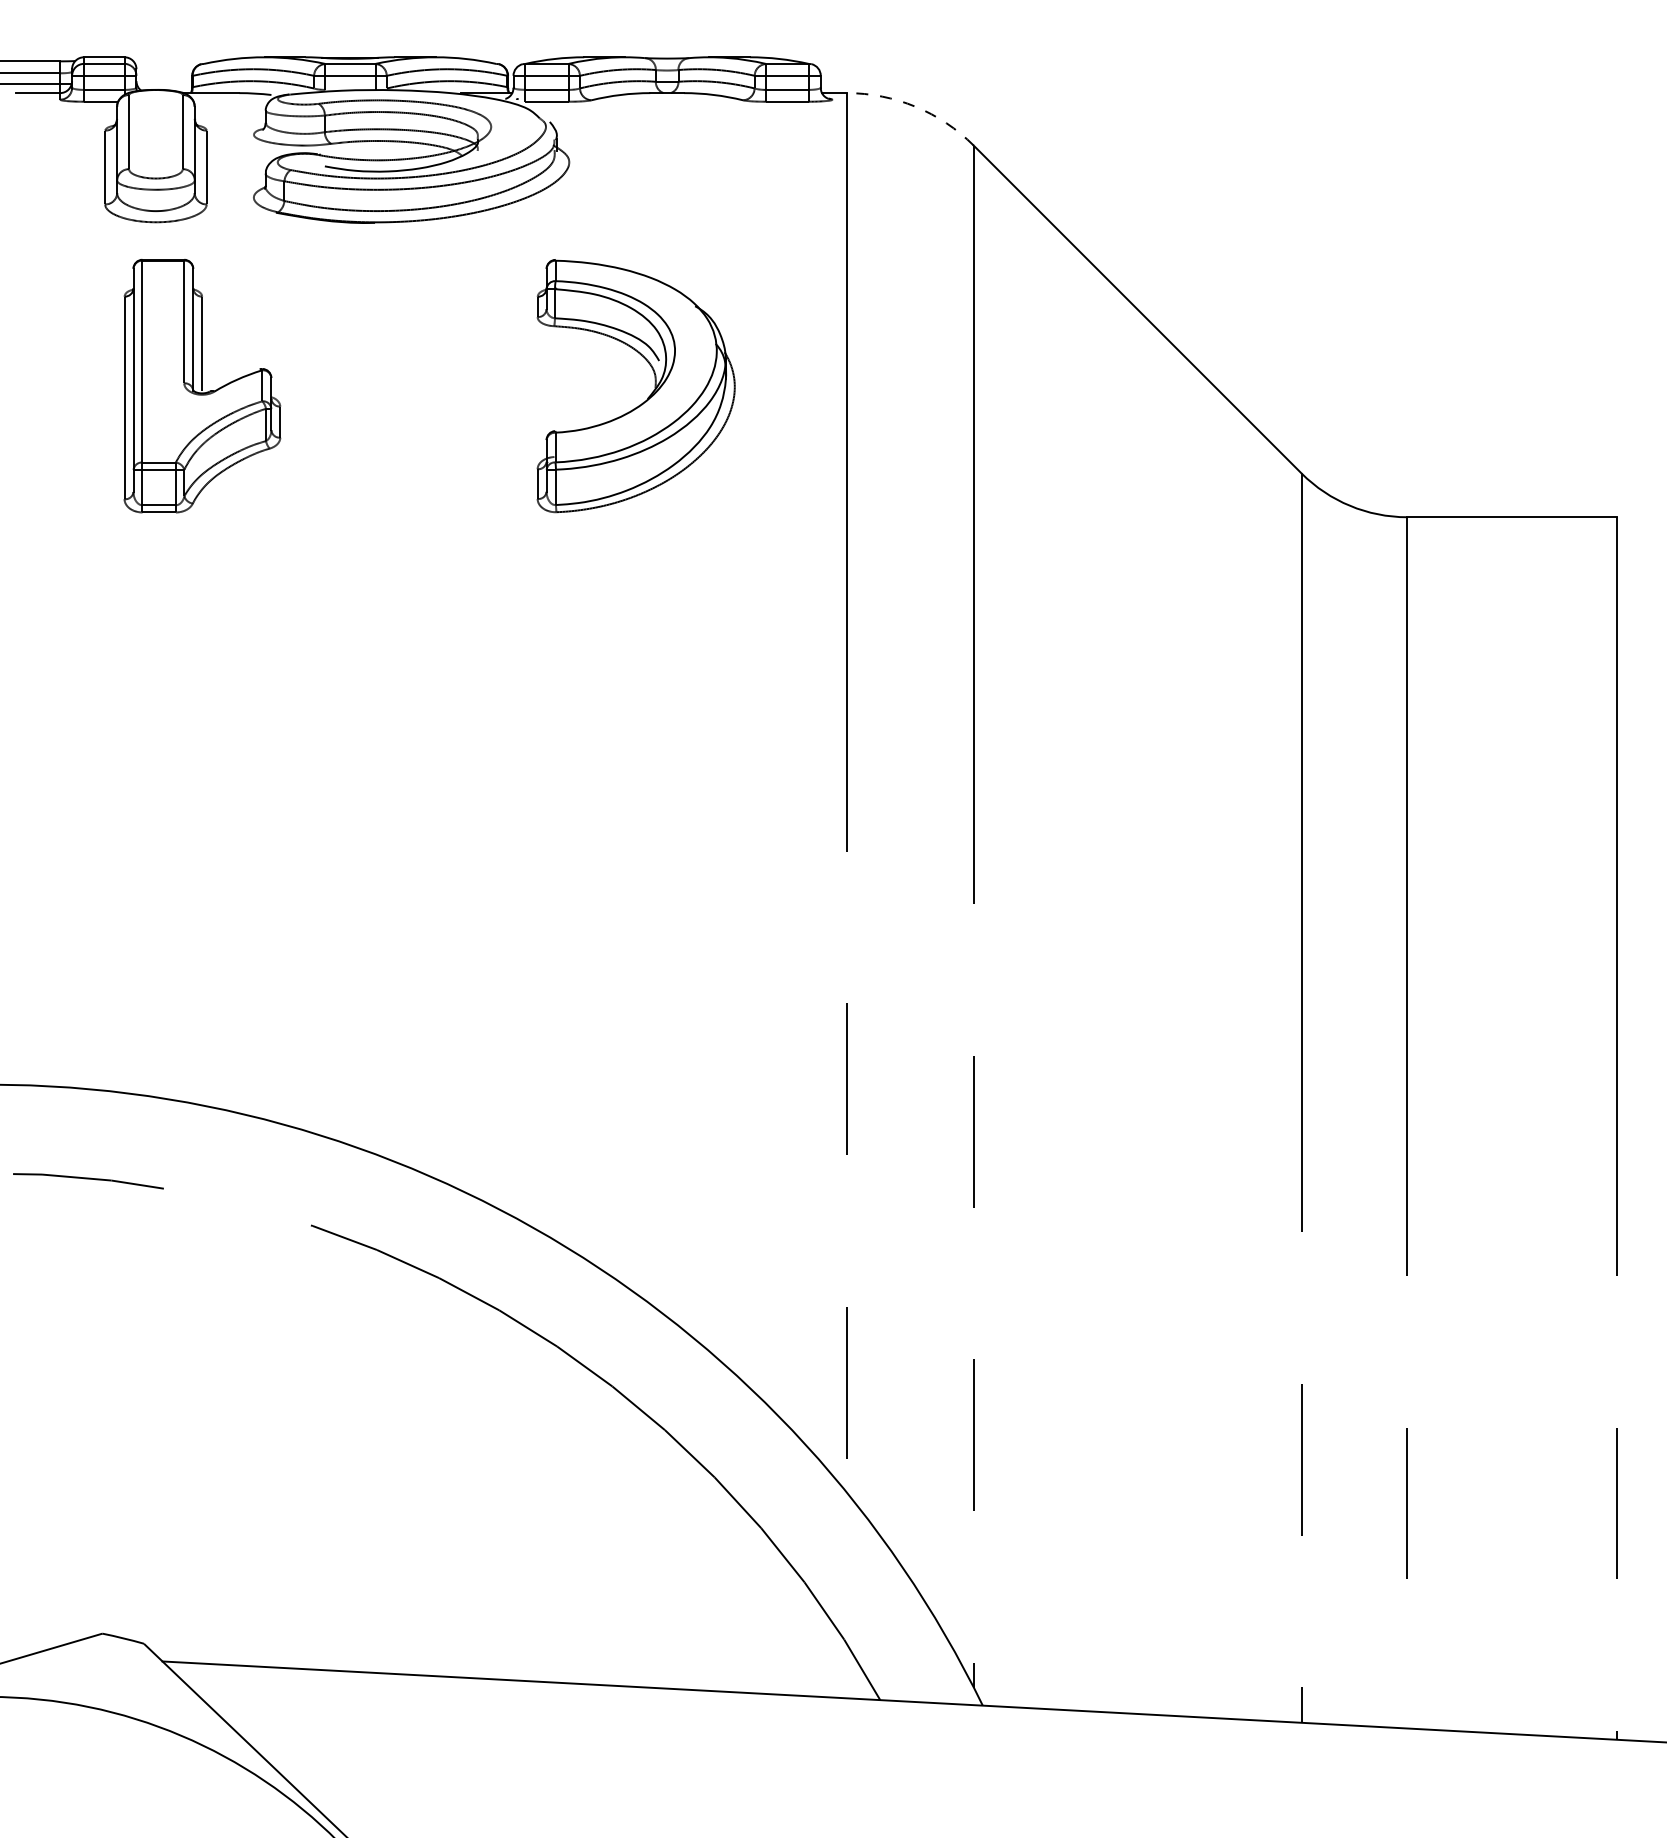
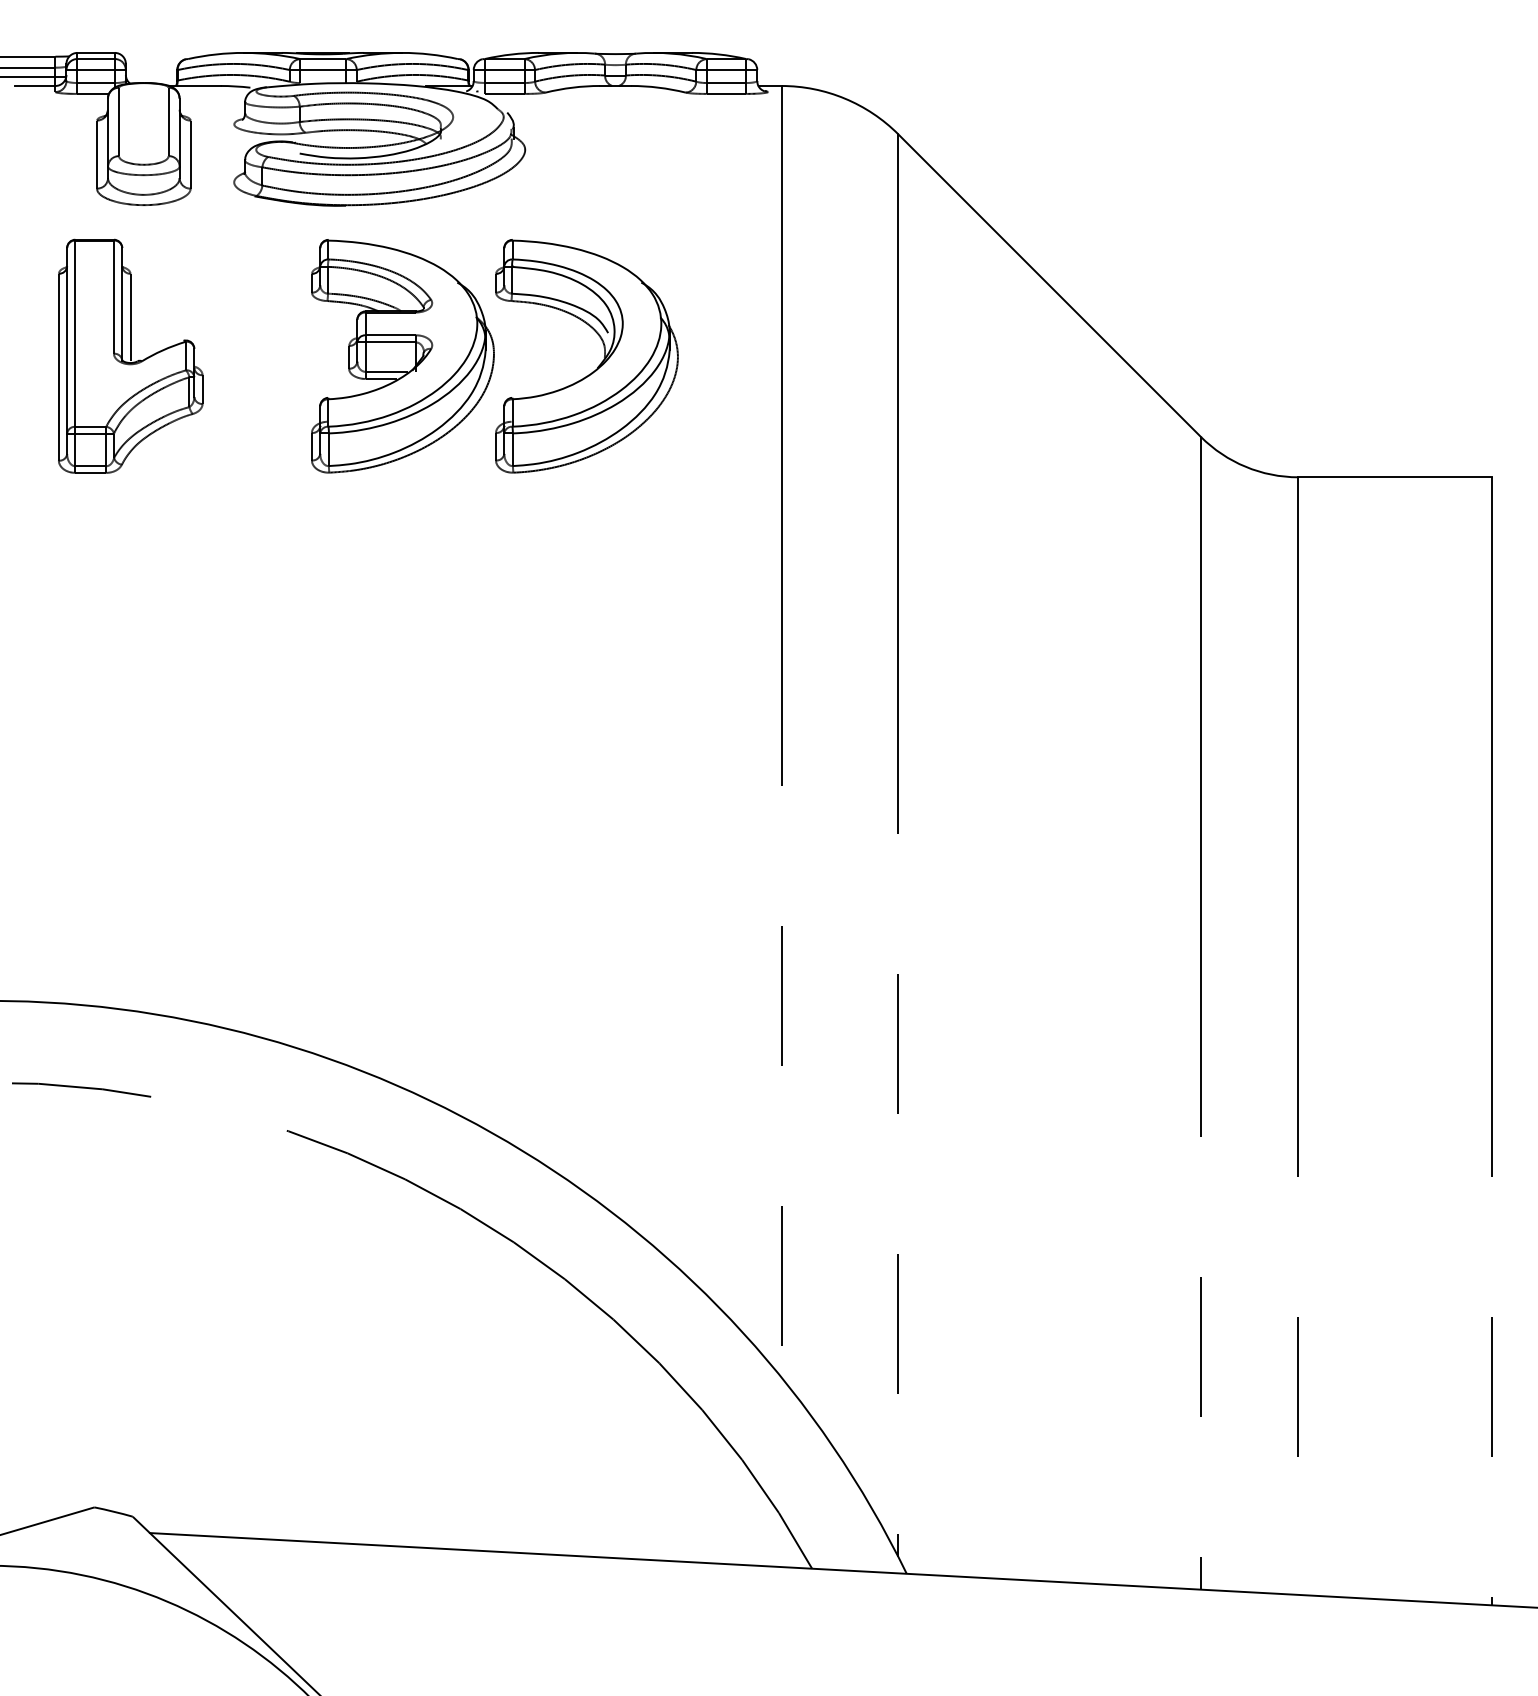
arc: (915, 106) -> (844, 98), dashed -> solid
part: (202, 385) -> (130, 355), moved
part: (436, 386) -> (402, 356), added

